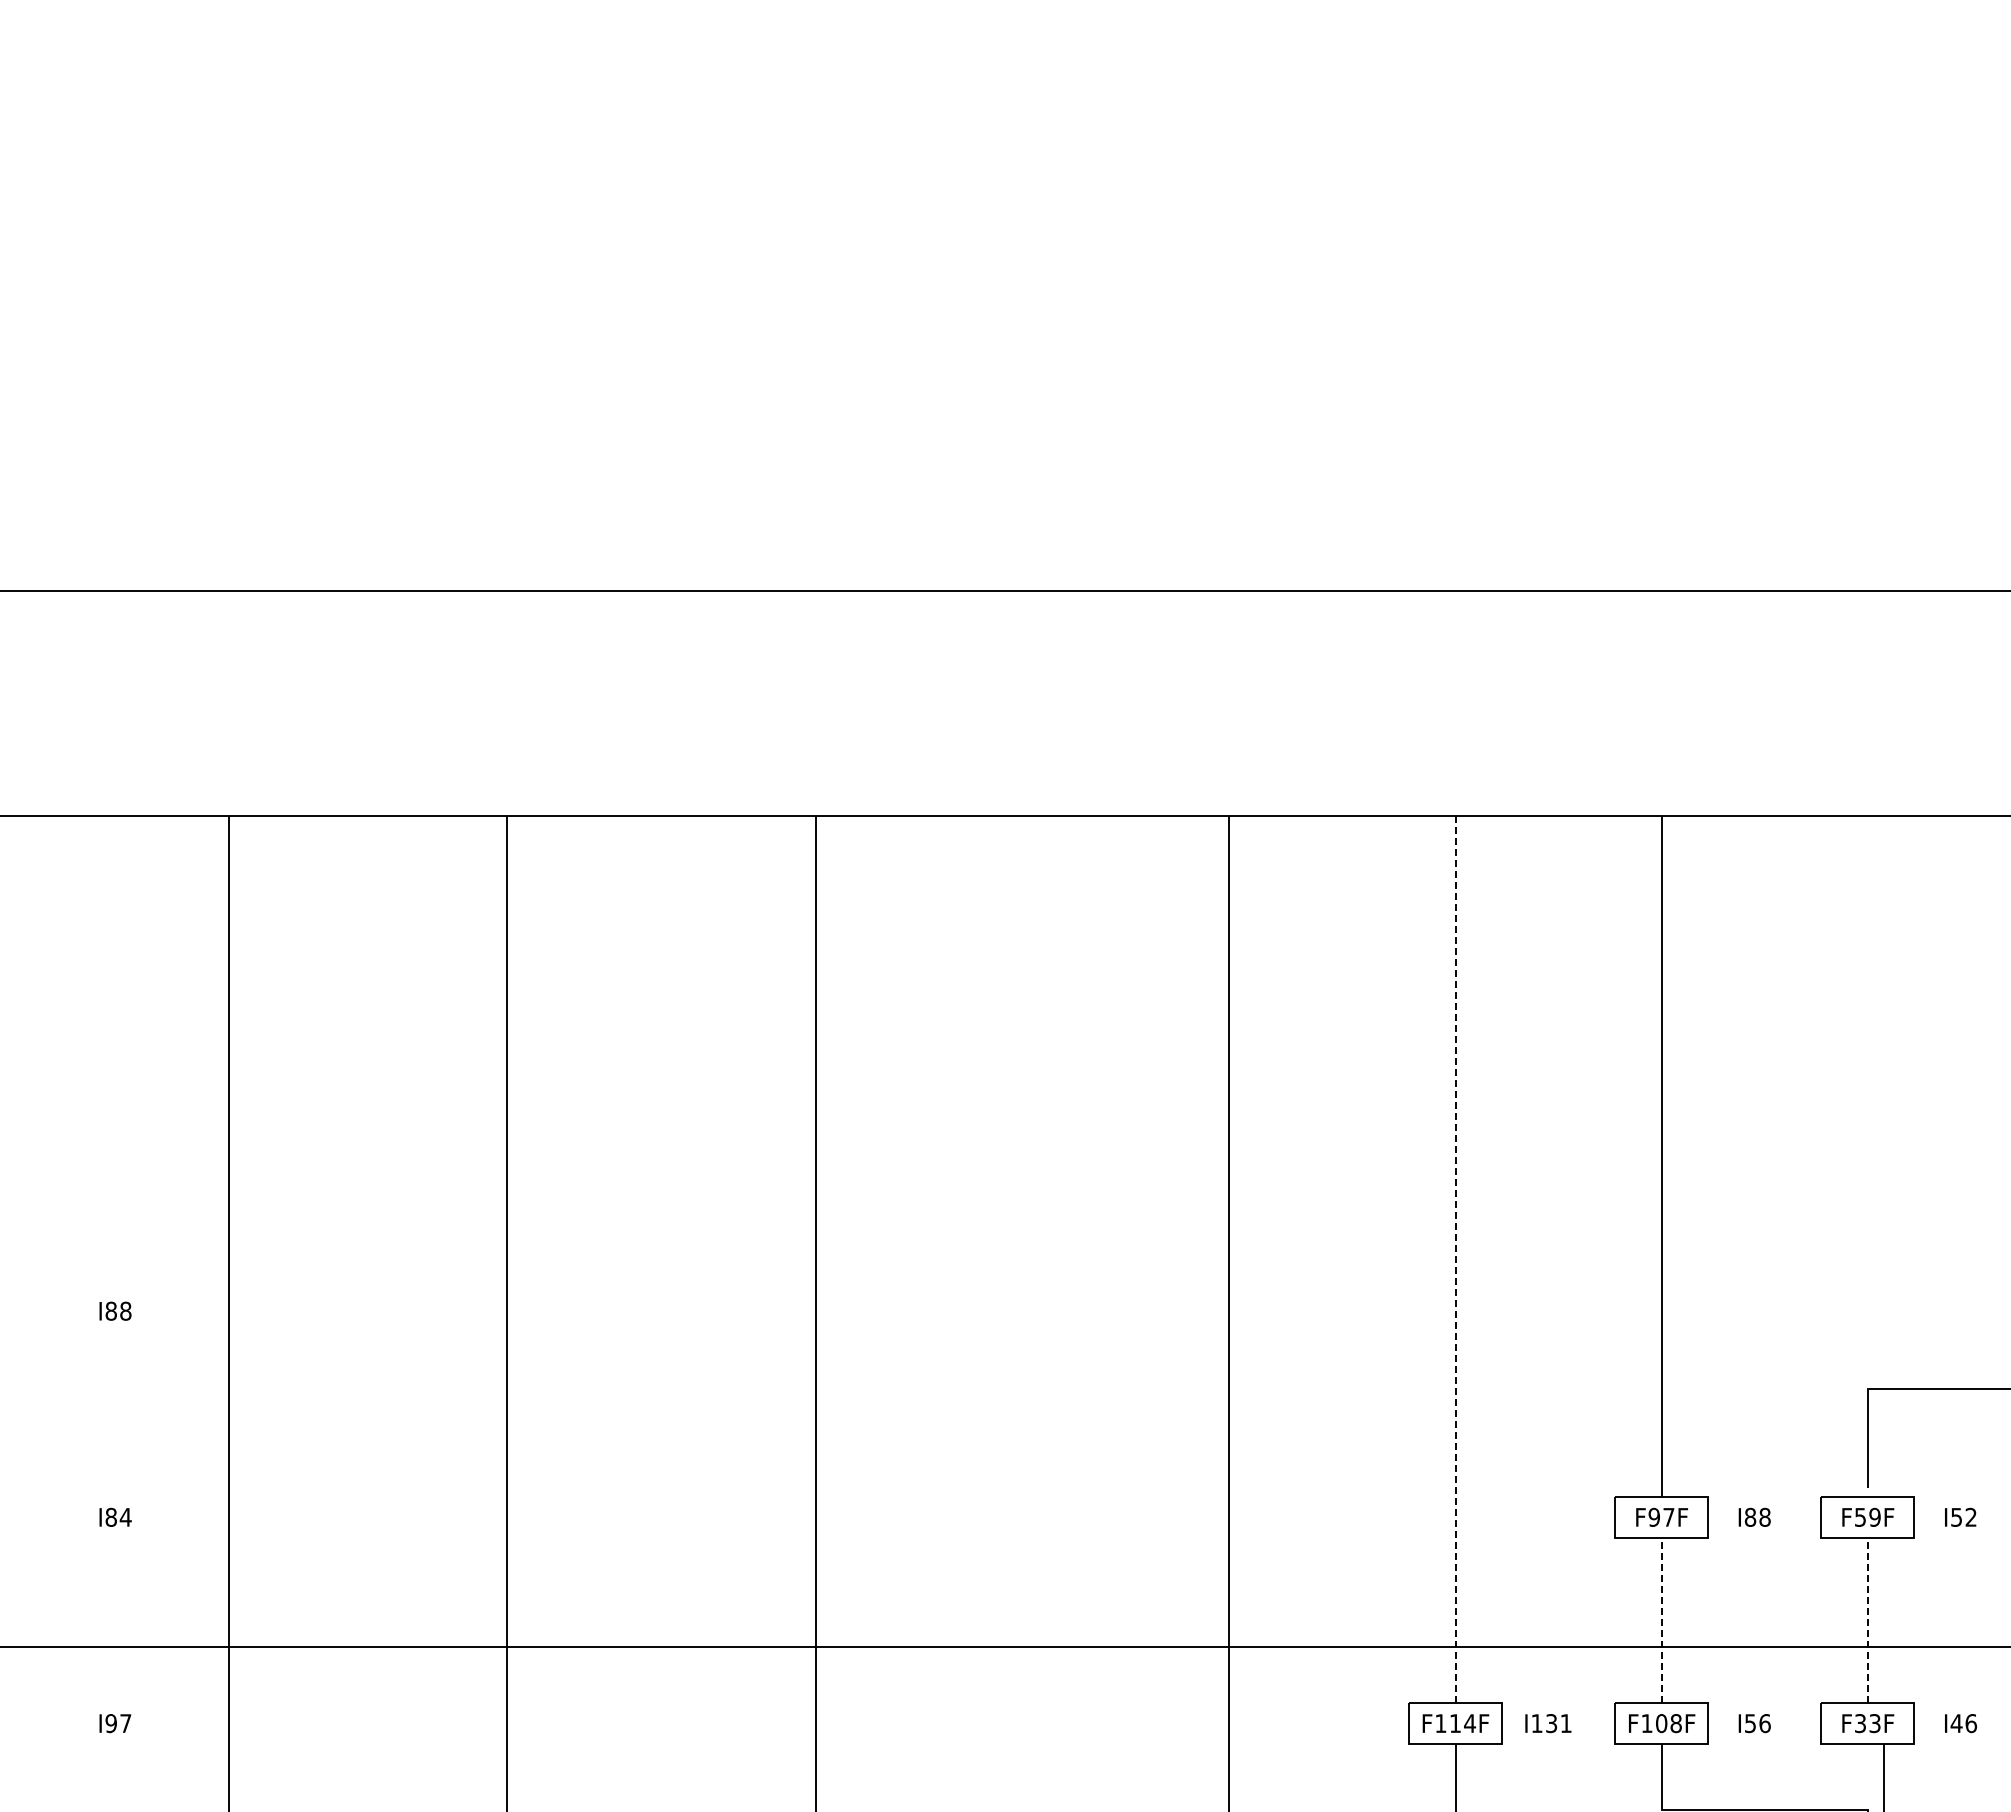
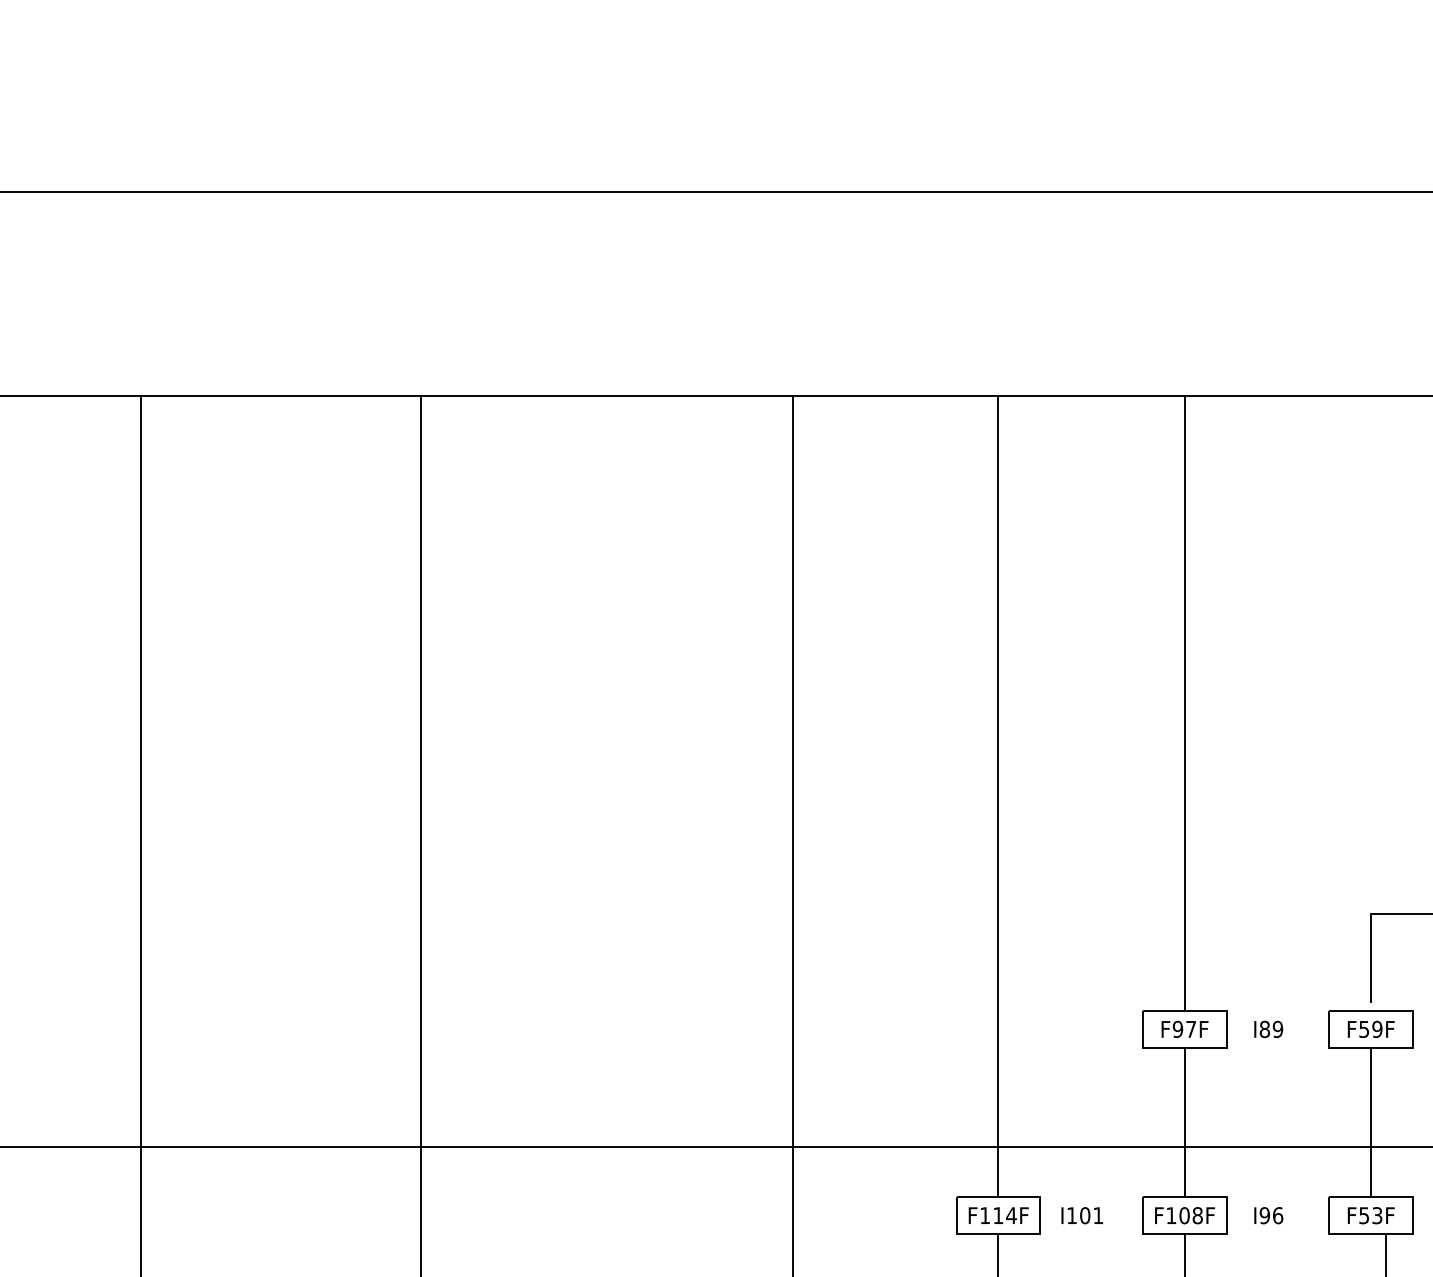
line: (1455, 1258) -> (998, 795), dashed -> solid
text: (1764, 1517) -> (1277, 1029), I88 -> I89
line: (1661, 1619) -> (1184, 1121), dashed -> solid
line: (1867, 1619) -> (1370, 1121), dashed -> solid
text: (1551, 1723) -> (1085, 1215), I131 -> I101
text: (1750, 1723) -> (1264, 1215), I56 -> I96
text: (1860, 1723) -> (1364, 1215), F33F -> F53F

